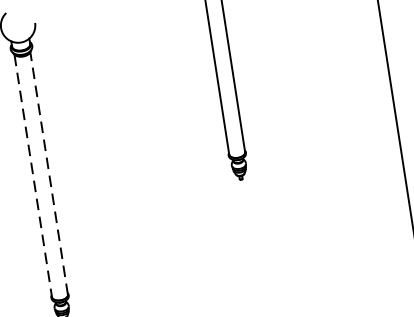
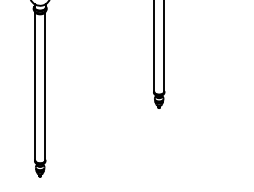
line: (49, 173) -> (45, 86), dashed -> solid
line: (33, 177) -> (35, 87), dashed -> solid

